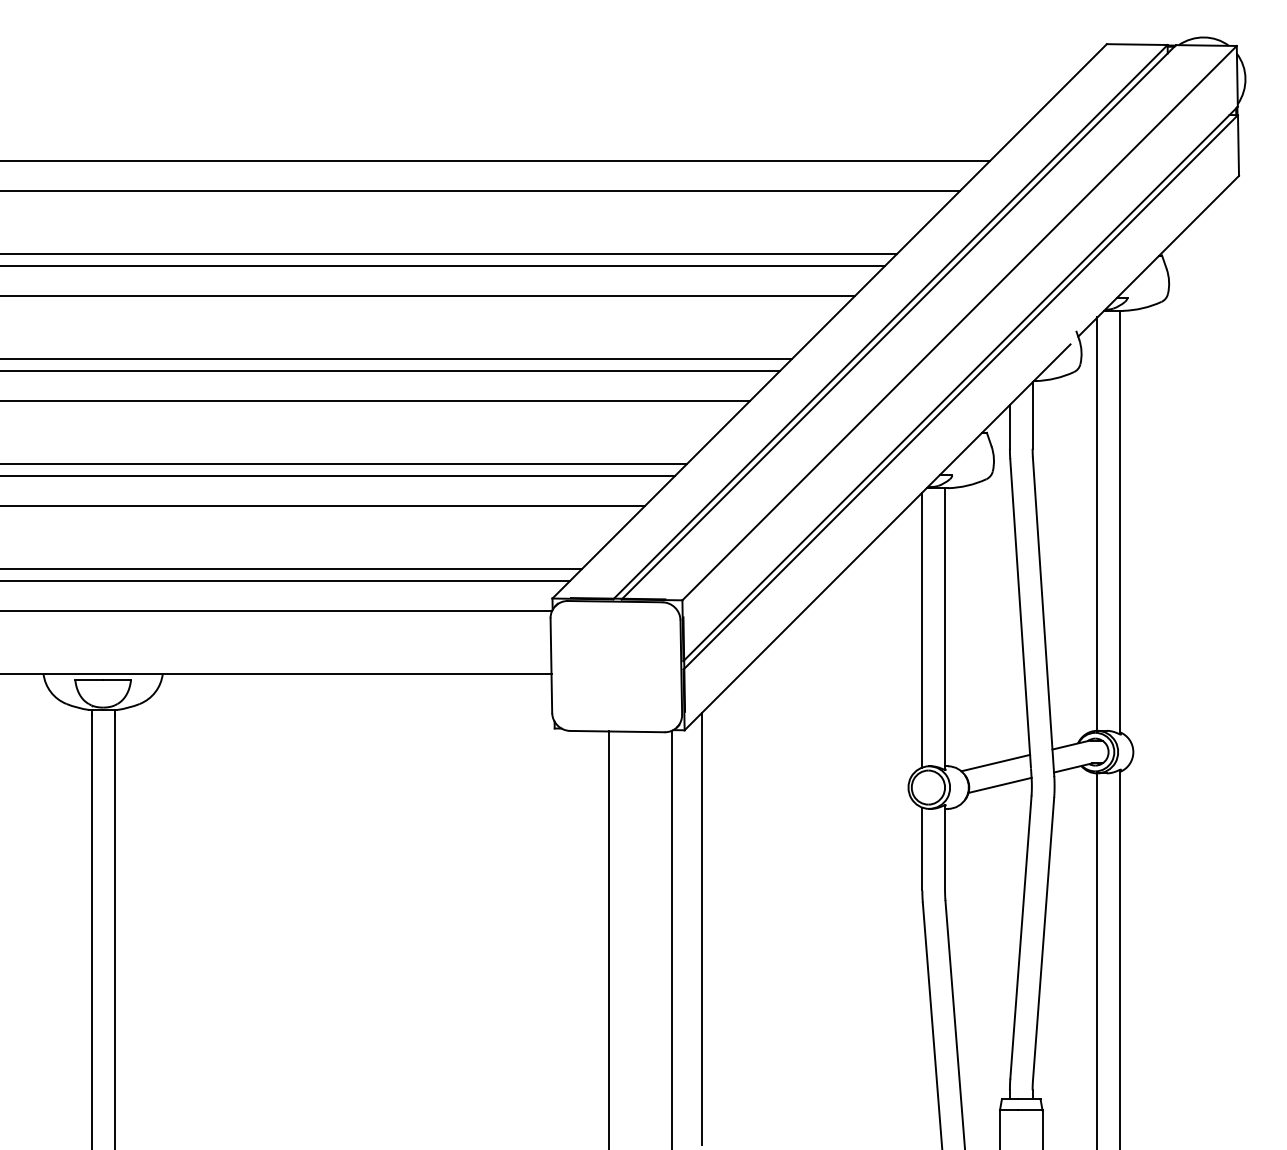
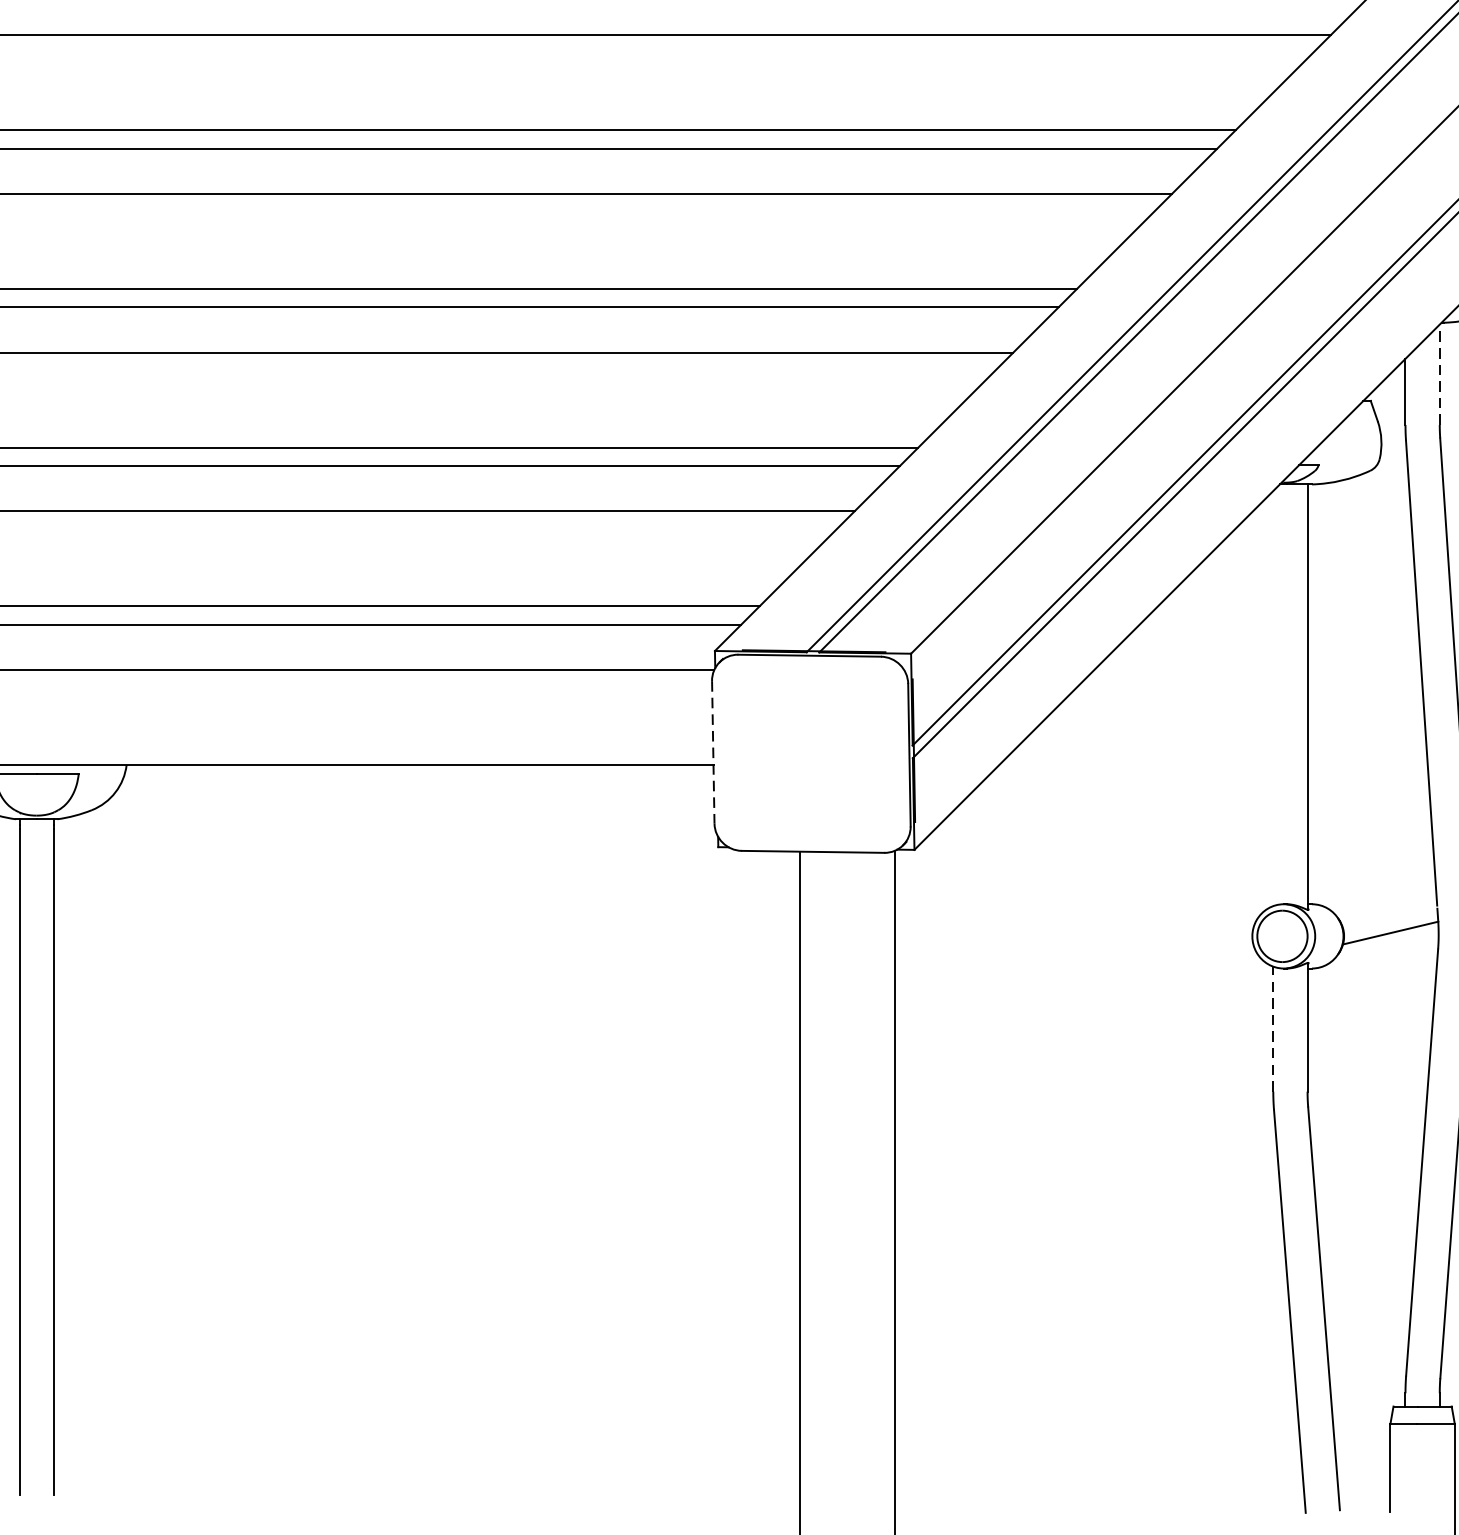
line: (1032, 415) -> (1439, 374), solid -> dashed
line: (922, 629) -> (1273, 697), removed
line: (551, 666) -> (713, 753), solid -> dashed
line: (995, 762) -> (1383, 898), removed
line: (922, 848) -> (1273, 1028), solid -> dashed
line: (702, 928) -> (941, 1149), removed

